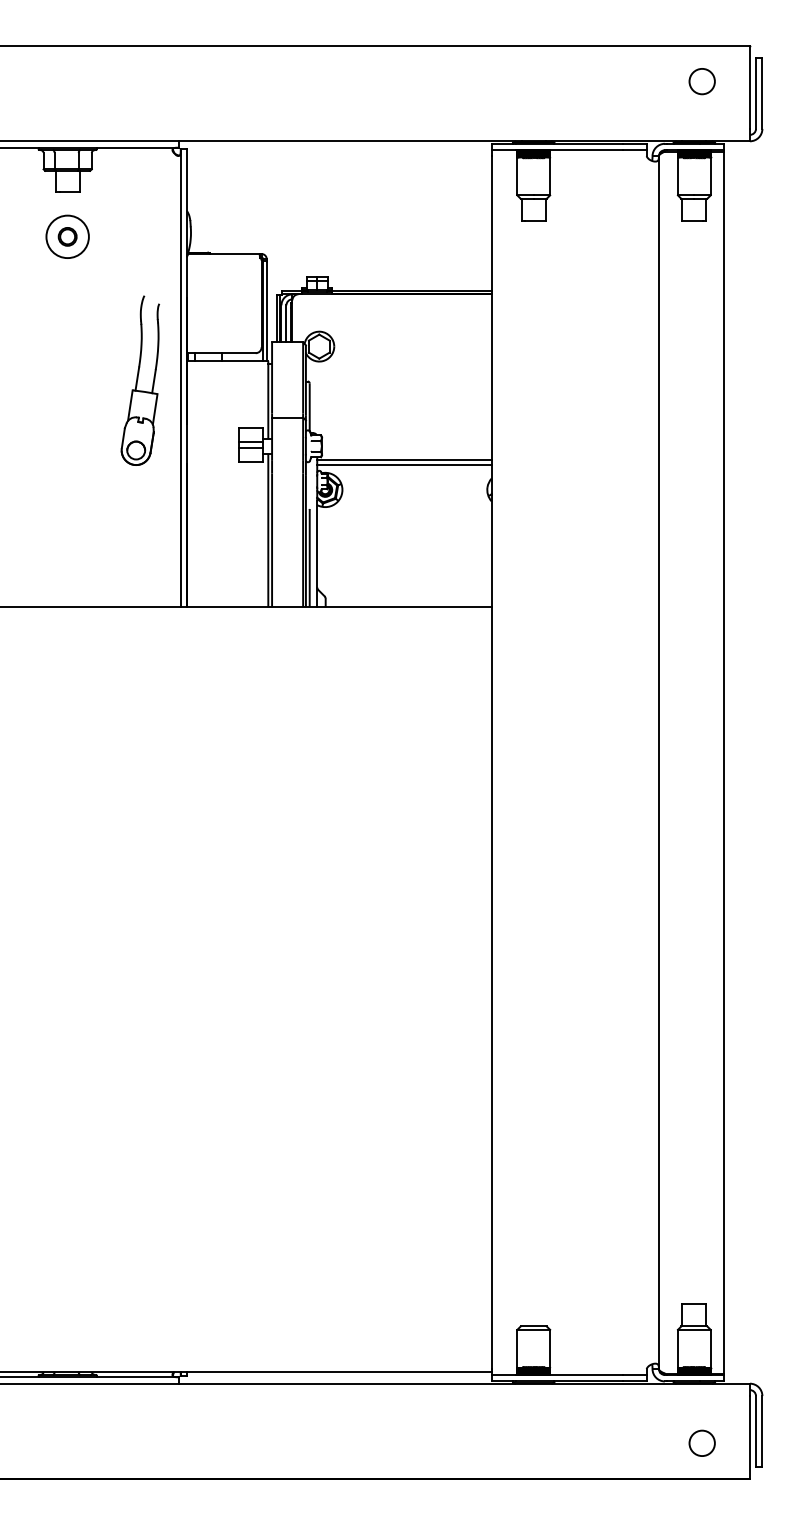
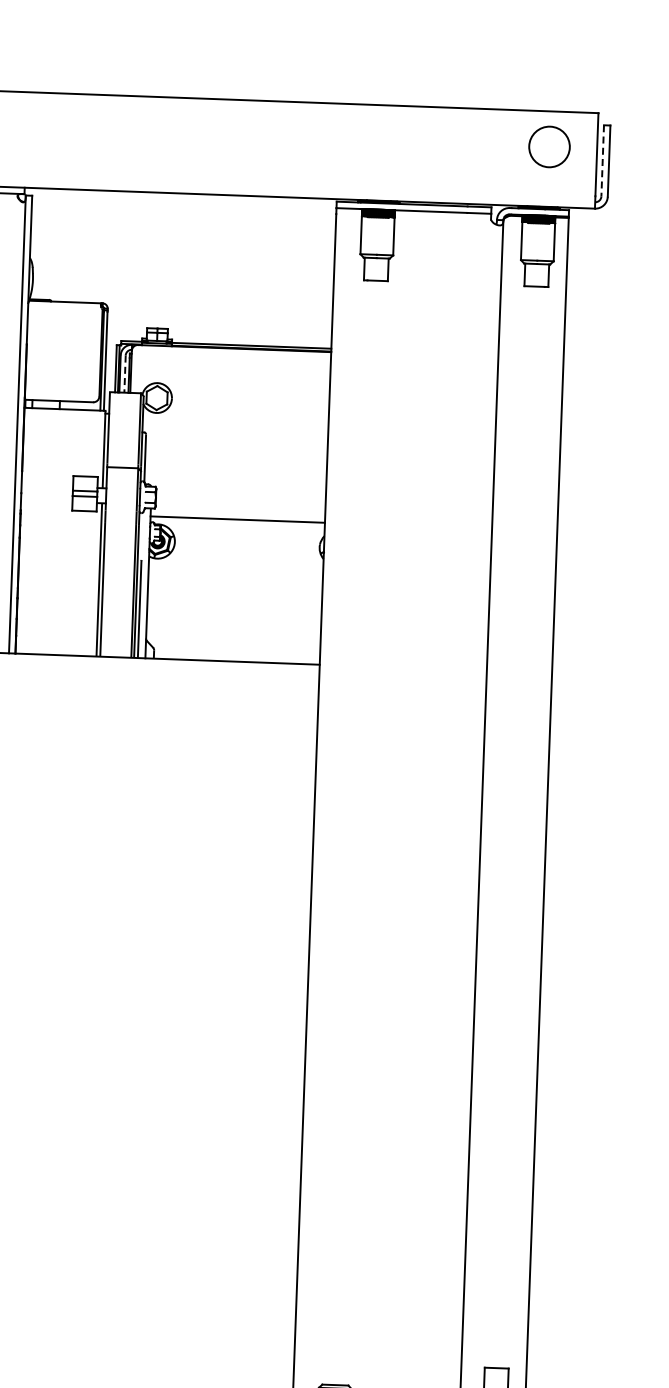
circle: (701, 81) -> (548, 147), size x1.6
line: (755, 93) -> (602, 161), solid -> dashed
line: (286, 323) -> (125, 373), solid -> dashed
line: (404, 460) -> (237, 514), removed

